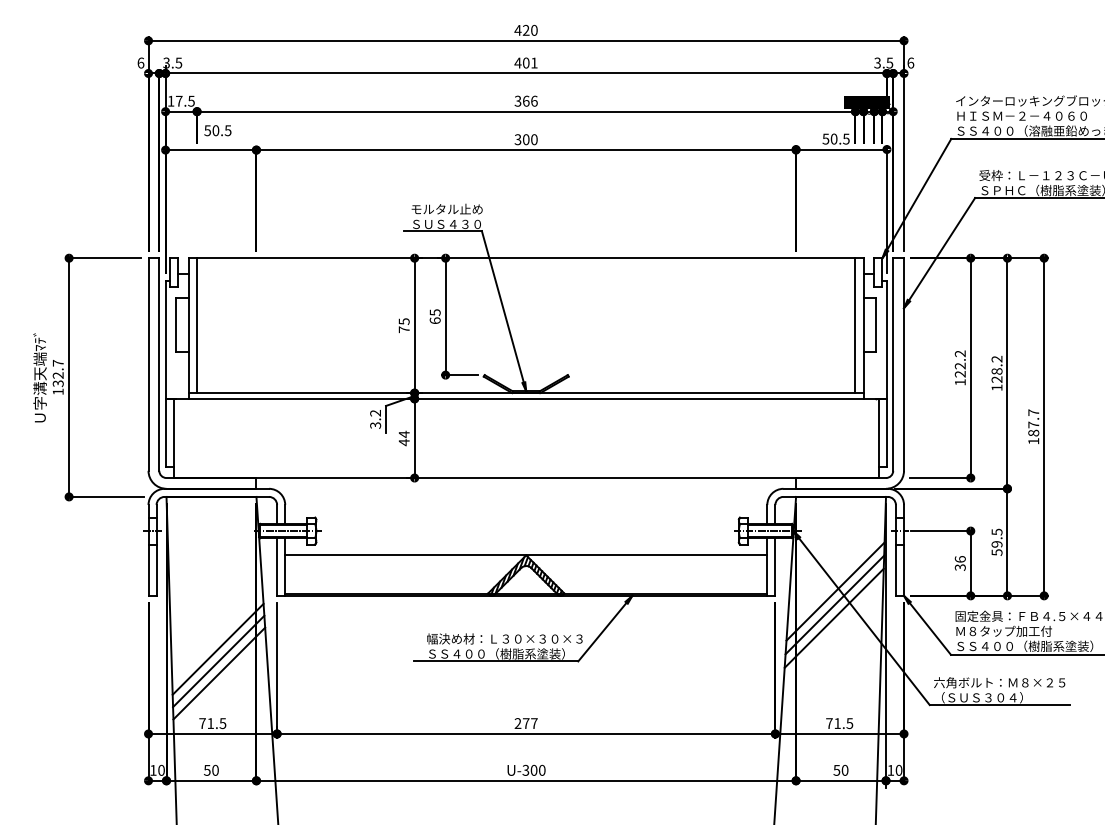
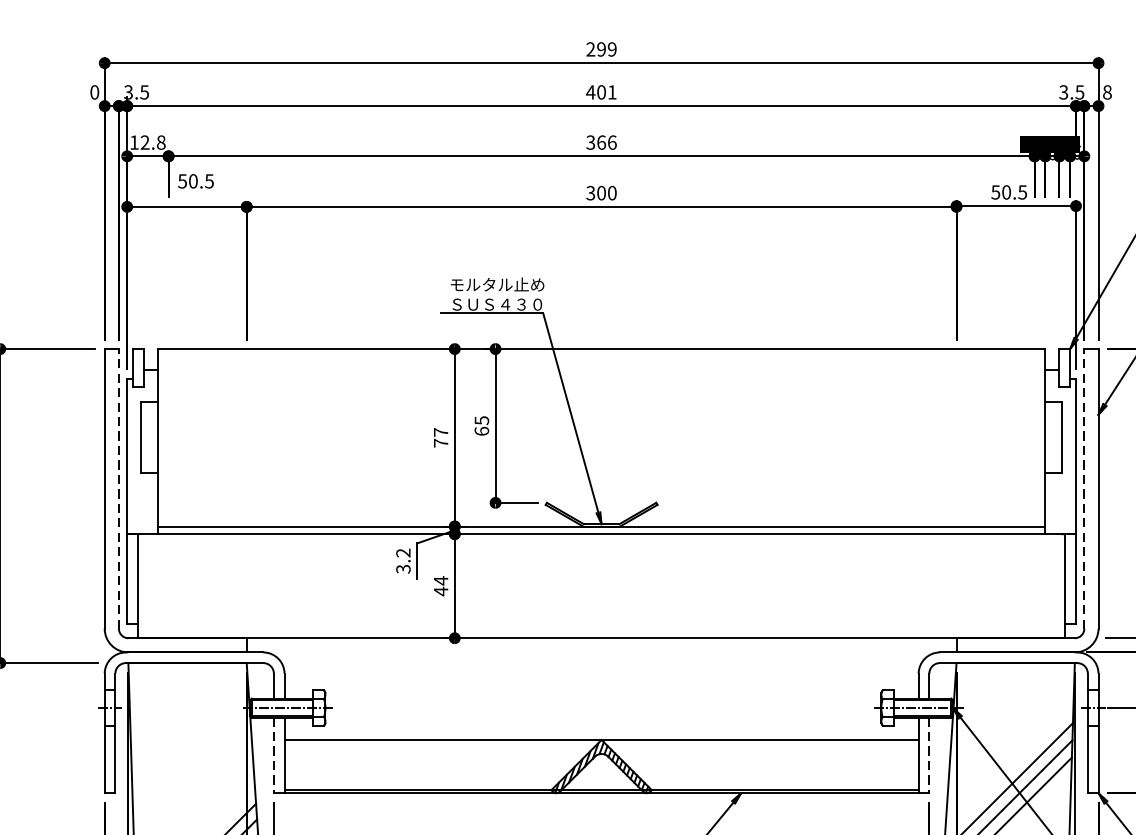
text: (525, 29) -> (600, 48), 420 -> 299
text: (140, 62) -> (94, 91), 6 -> 0
text: (910, 62) -> (1107, 91), 6 -> 8
text: (185, 100) -> (153, 141), 17.5 -> 12.8
text: (403, 321) -> (440, 432), 75 -> 77
line: (197, 325) -> (169, 437), removed
line: (855, 325) -> (1034, 437), removed
line: (159, 364) -> (119, 488), solid -> dashed
line: (893, 364) -> (1084, 488), solid -> dashed
line: (277, 567) -> (274, 755), solid -> dashed
line: (775, 567) -> (929, 755), solid -> dashed

